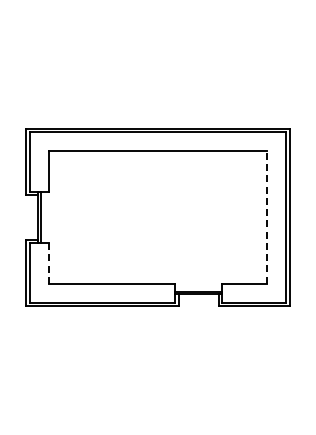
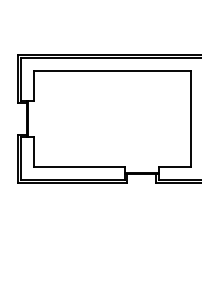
line: (266, 217) -> (190, 118), dashed -> solid
line: (49, 263) -> (34, 151), dashed -> solid

